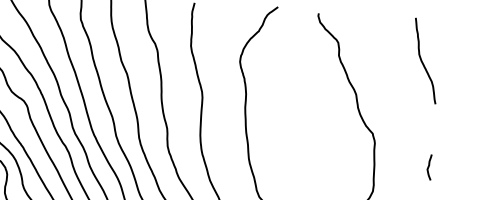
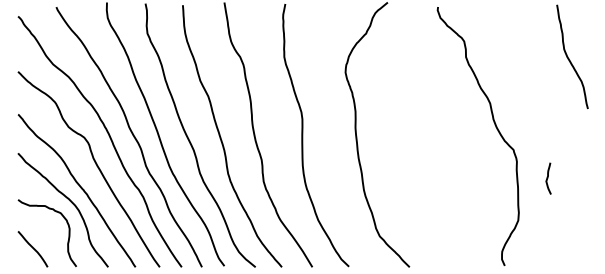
curve: (429, 167) -> (548, 178), moved

